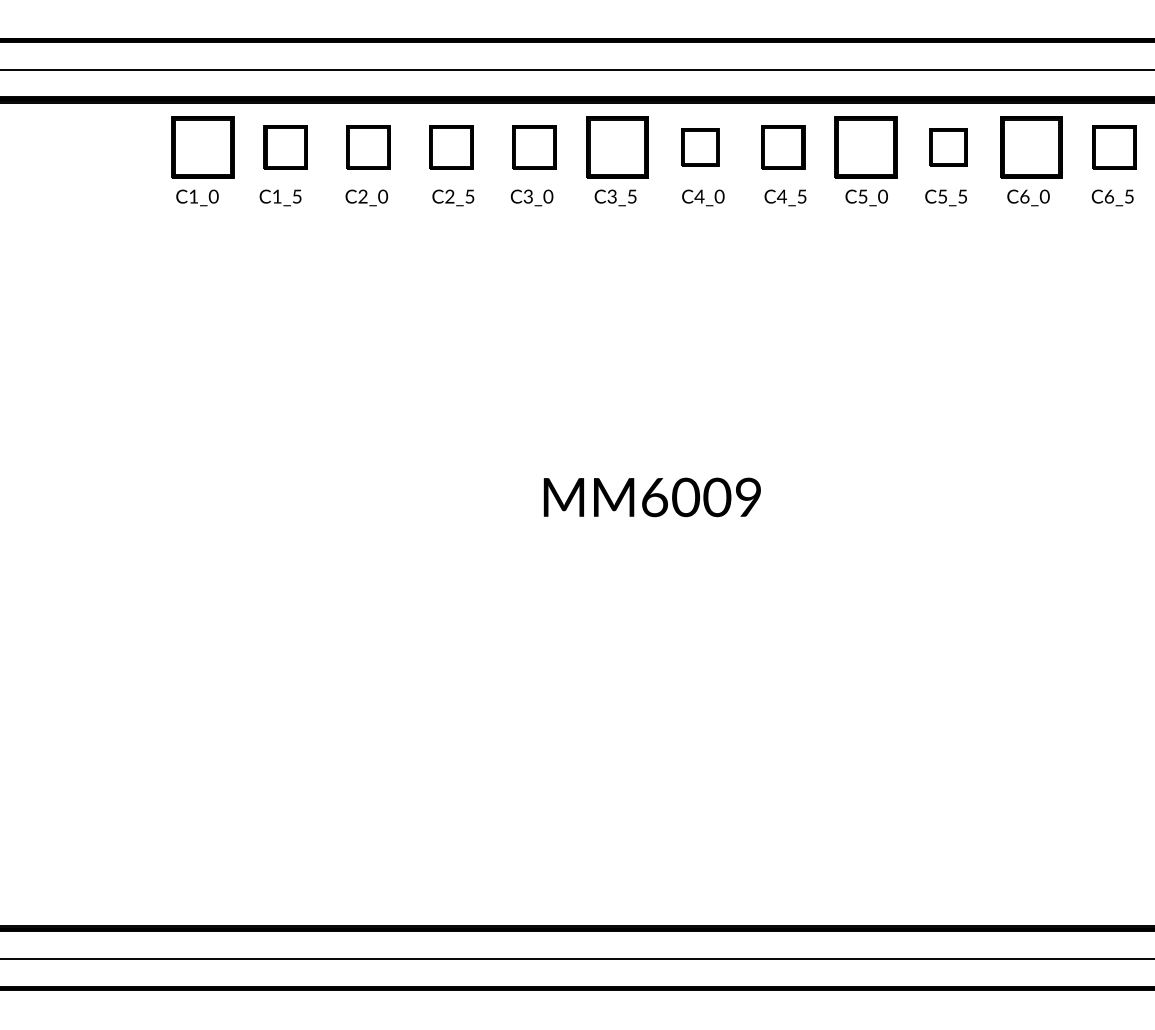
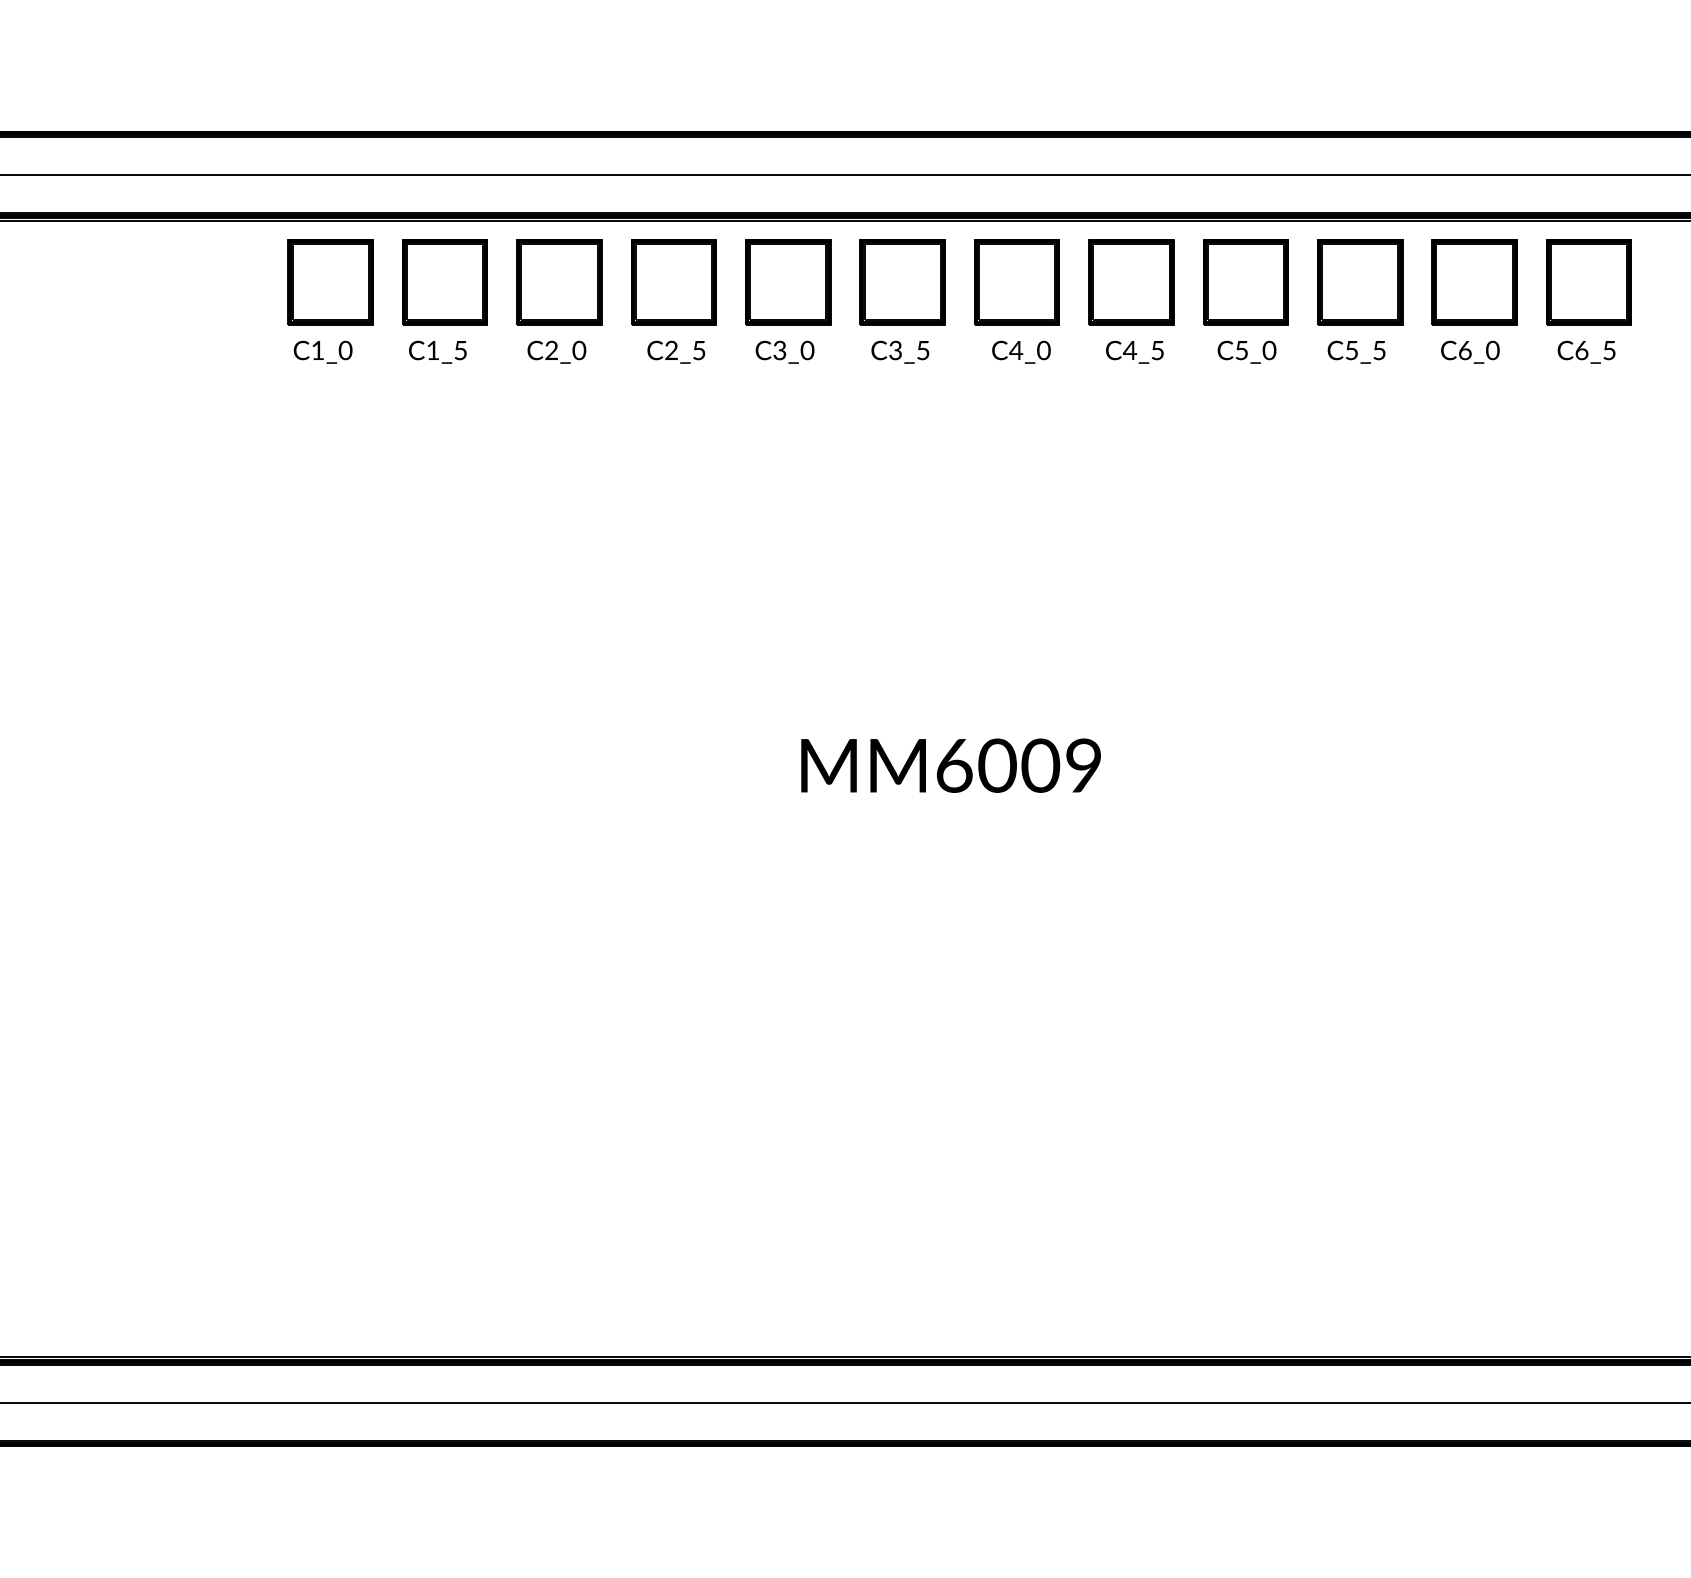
part: (285, 147) -> (444, 282), size x1.43
part: (368, 147) -> (559, 282), size x1.43
part: (451, 147) -> (673, 282), size x1.43
part: (534, 147) -> (788, 282), size x1.43
part: (699, 147) -> (1016, 282), size x1.67
part: (783, 147) -> (1131, 282), size x1.43
part: (948, 147) -> (1360, 282), size x1.67
part: (1114, 147) -> (1588, 282), size x1.43

